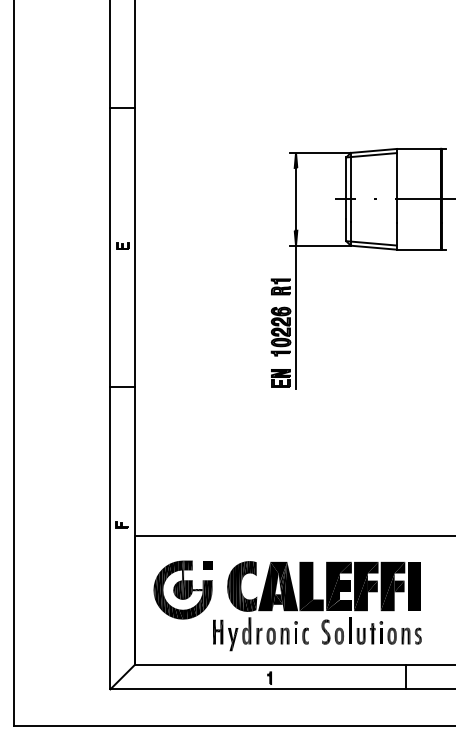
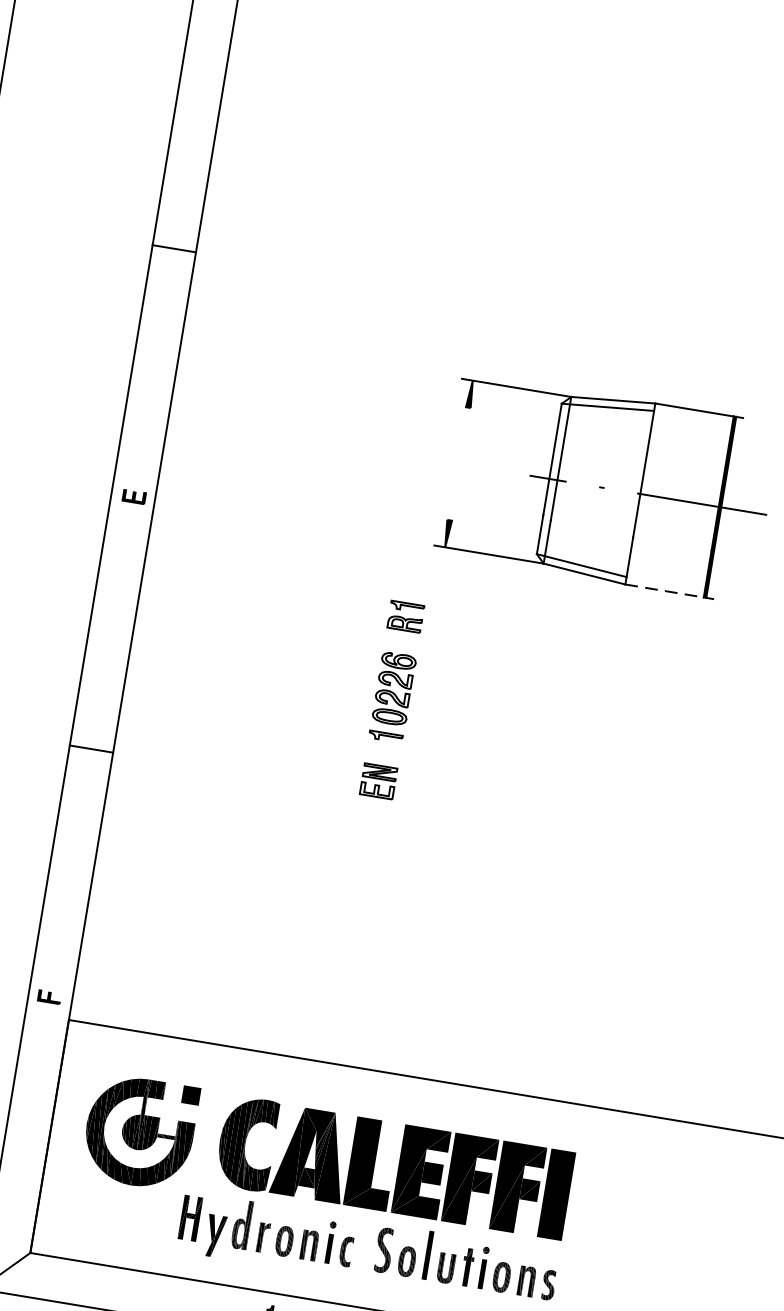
line: (296, 198) -> (460, 462), removed
line: (418, 249) -> (664, 590), solid -> dashed
line: (296, 316) -> (425, 674), removed

